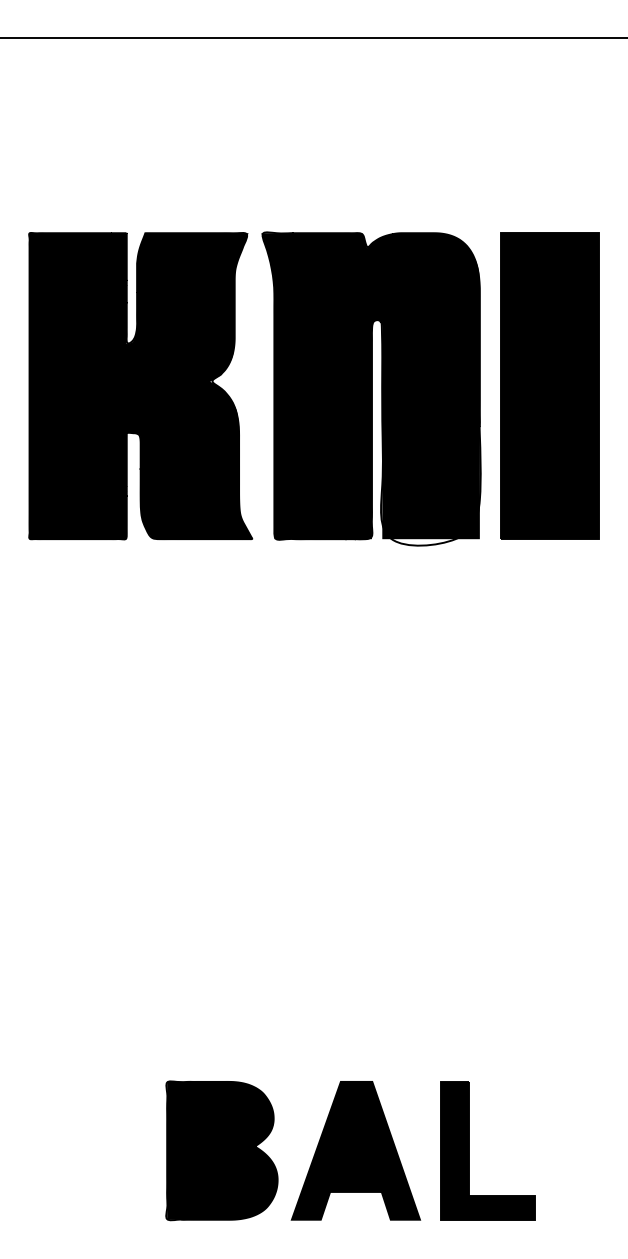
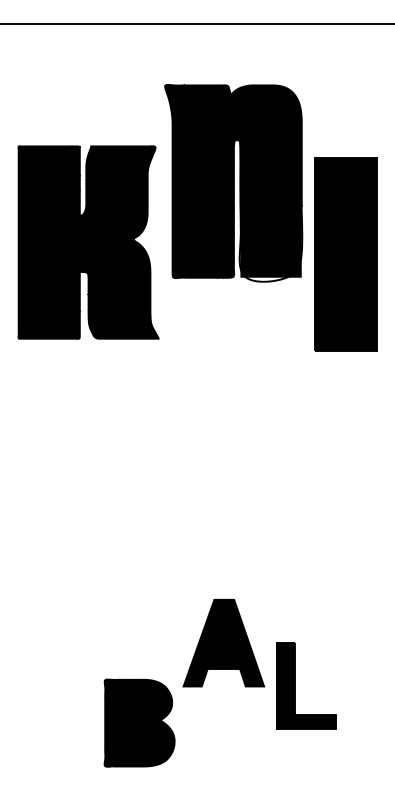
part: (549, 386) -> (345, 254), moved
part: (371, 389) -> (233, 183), moved
part: (355, 1149) -> (223, 642), moved
part: (469, 1149) -> (295, 685), moved

